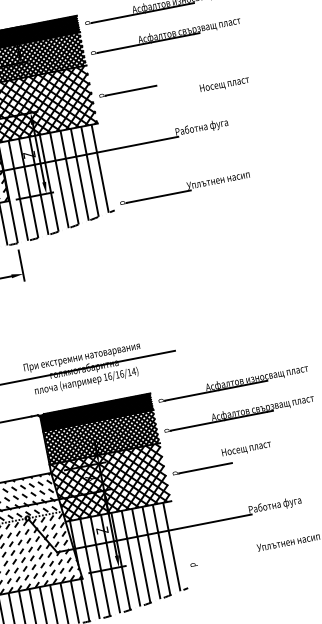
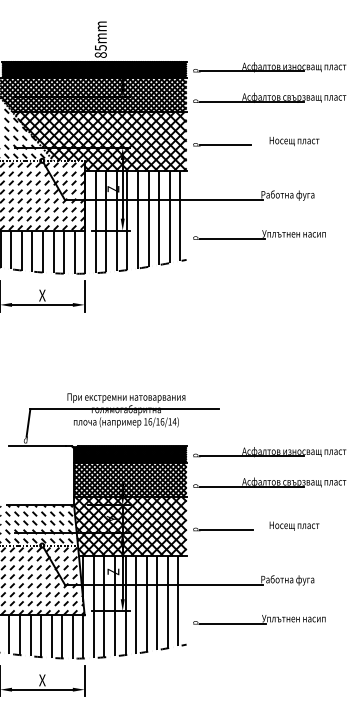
text: (224, 84) -> (294, 141), moved
part: (184, 187) -> (259, 234), moved
text: (246, 448) -> (294, 525), moved
line: (229, 558) -> (232, 623), added

